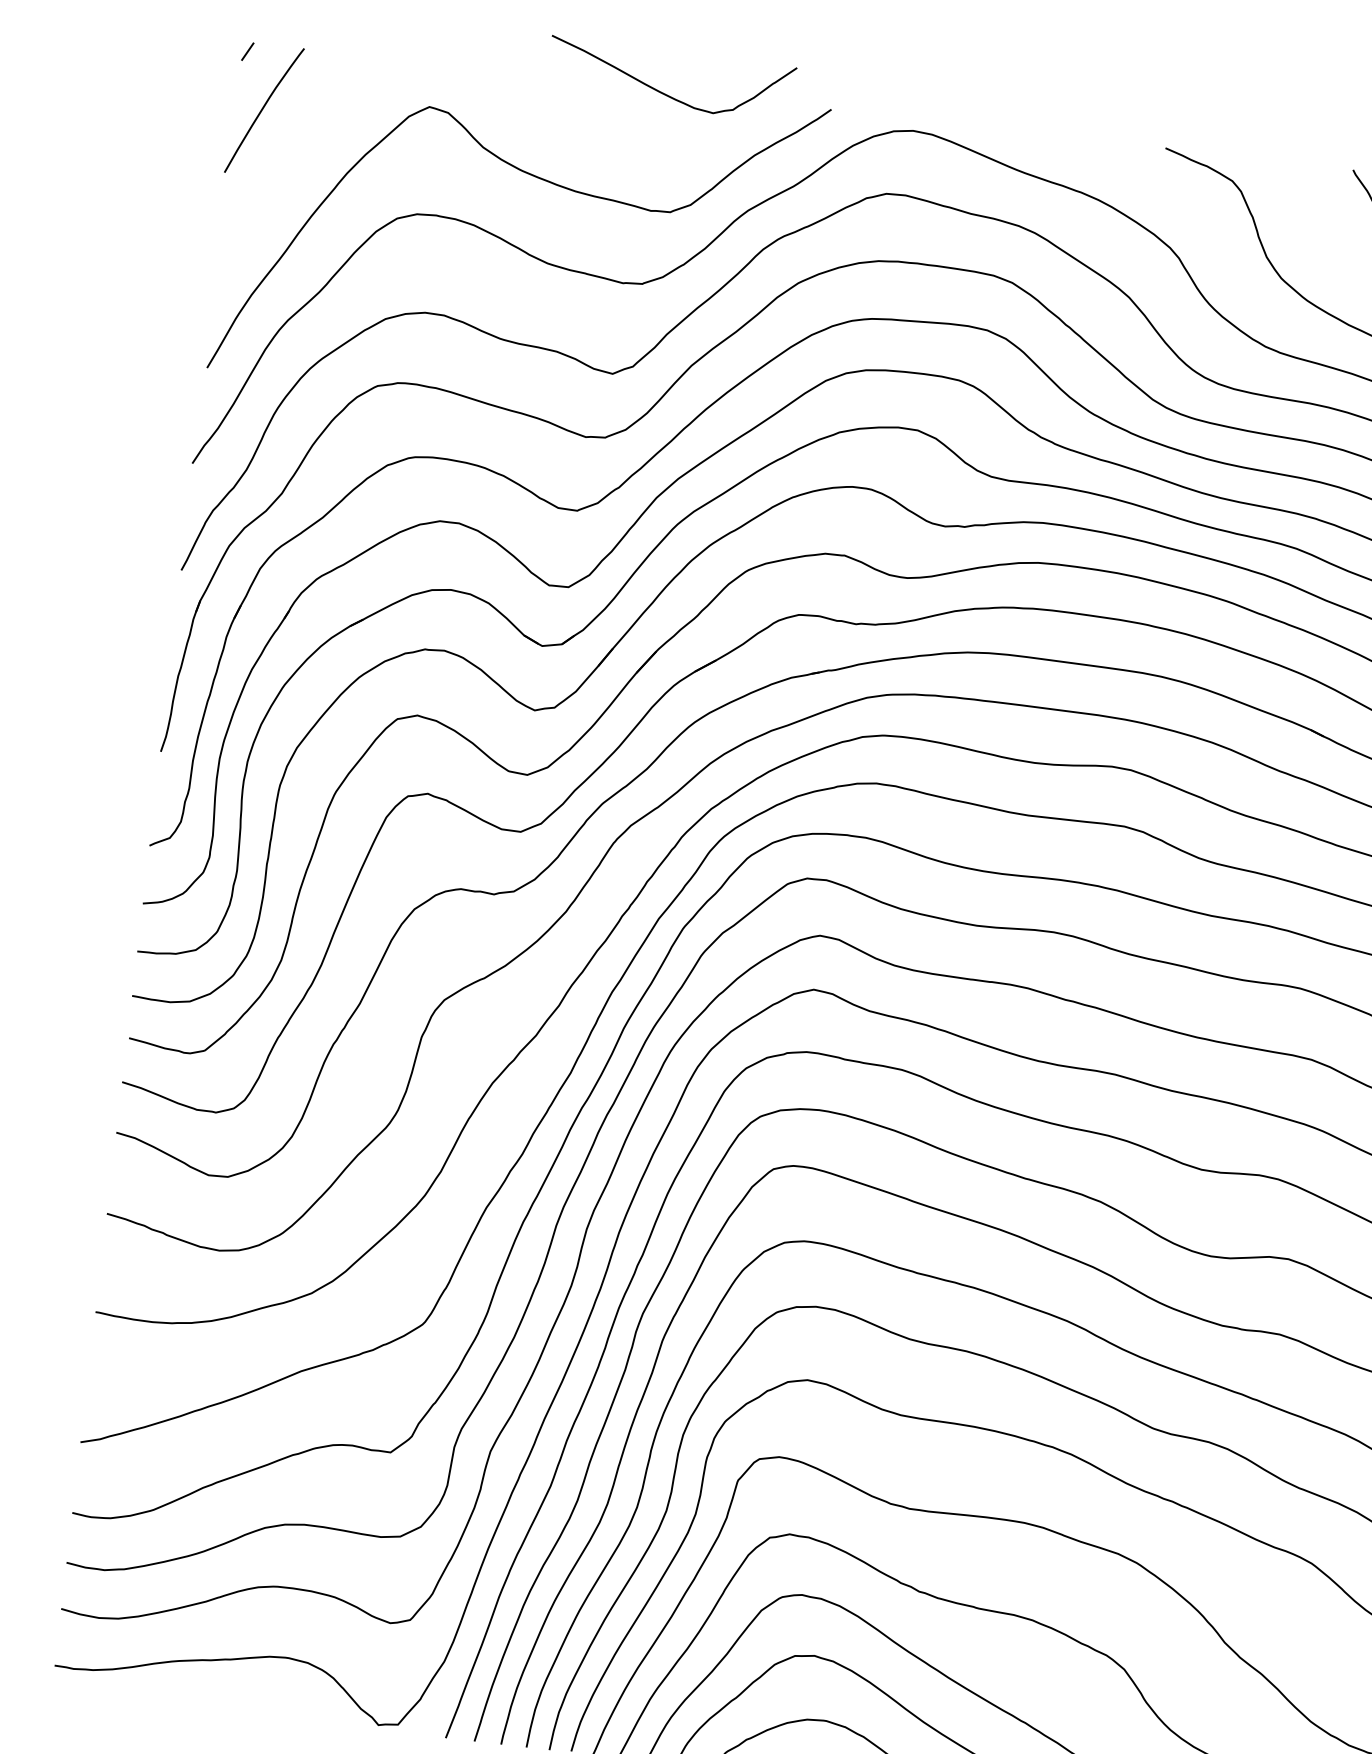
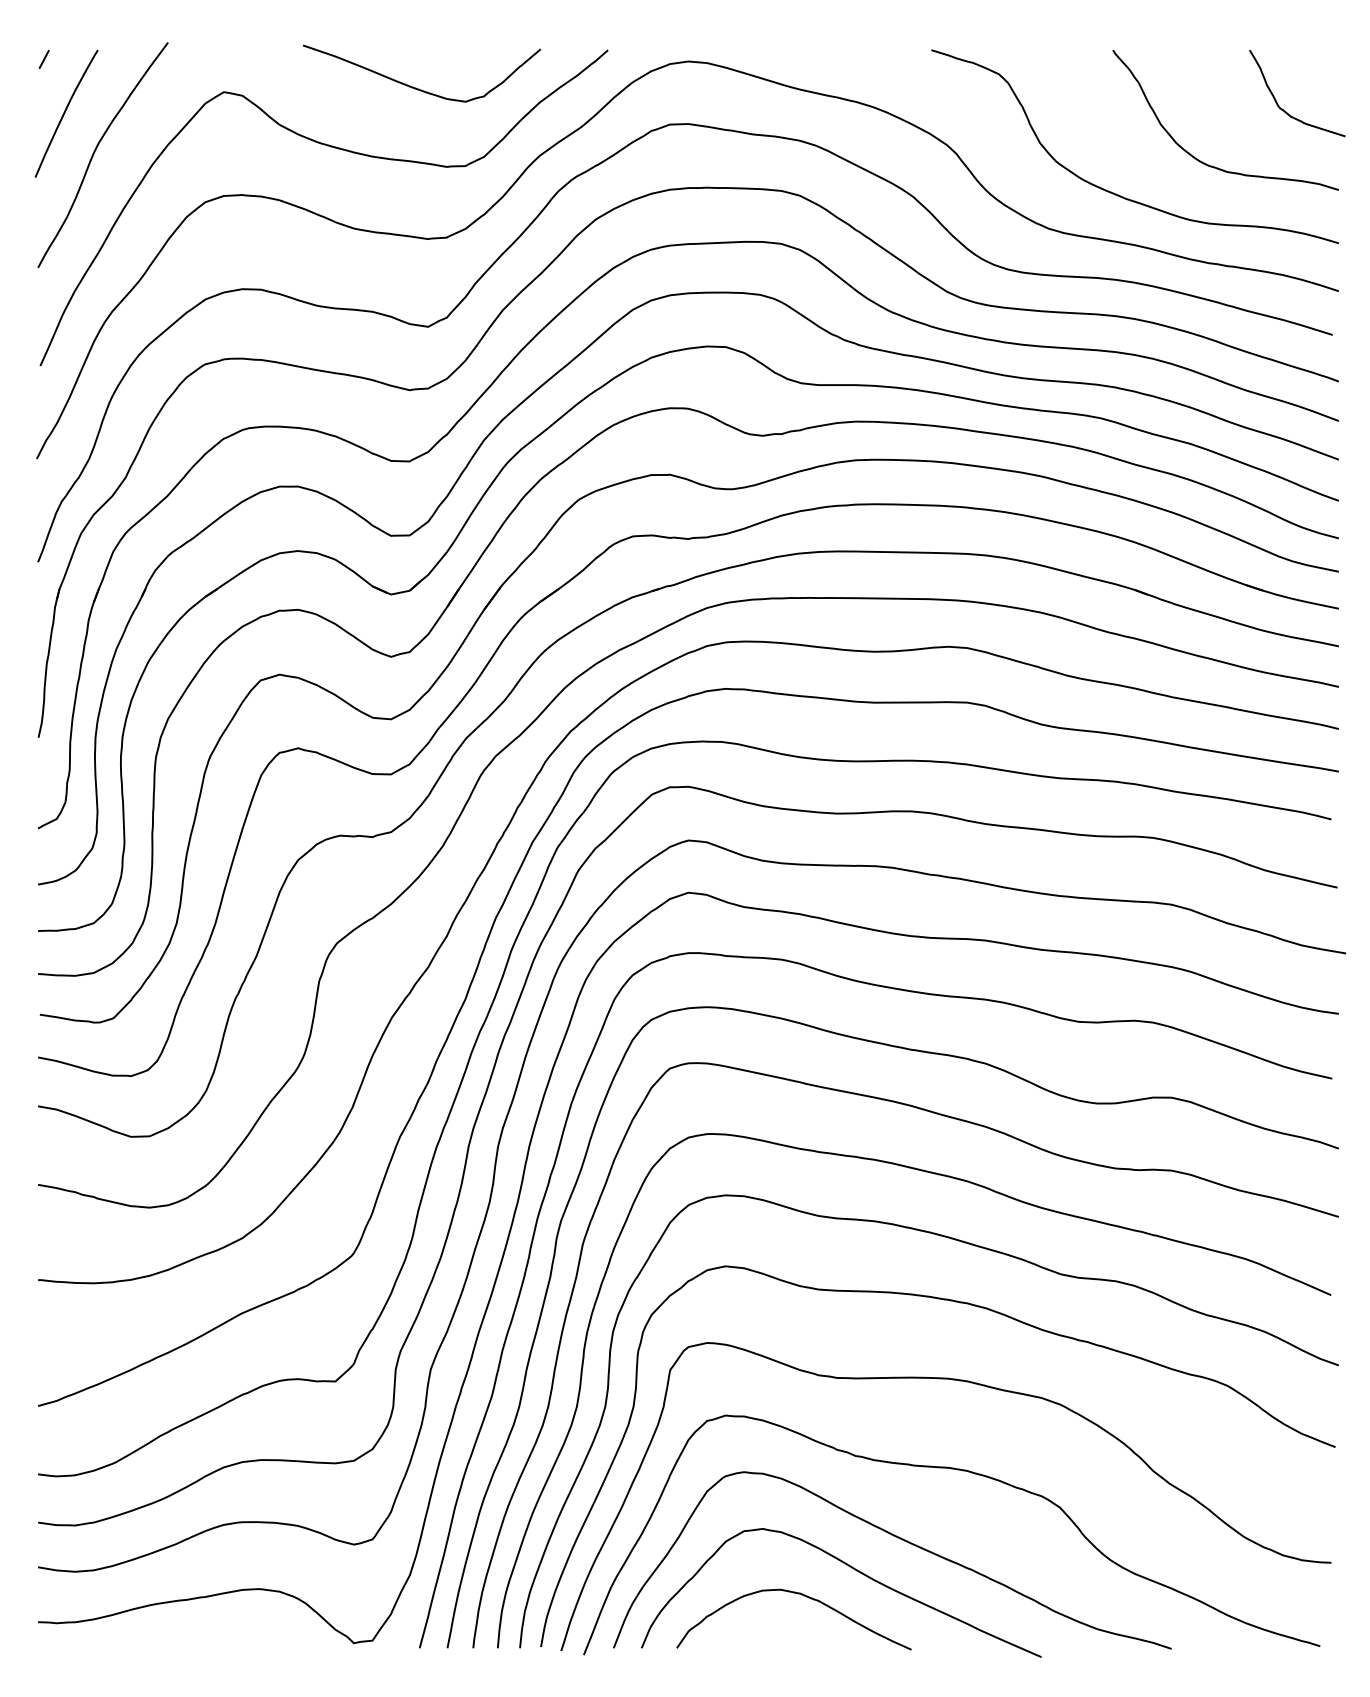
curve: (664, 92) -> (416, 87), moved
curve: (290, 152) -> (96, 150), added

